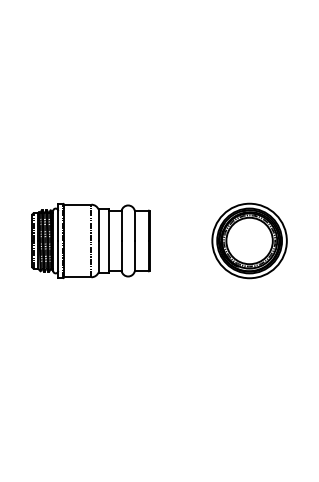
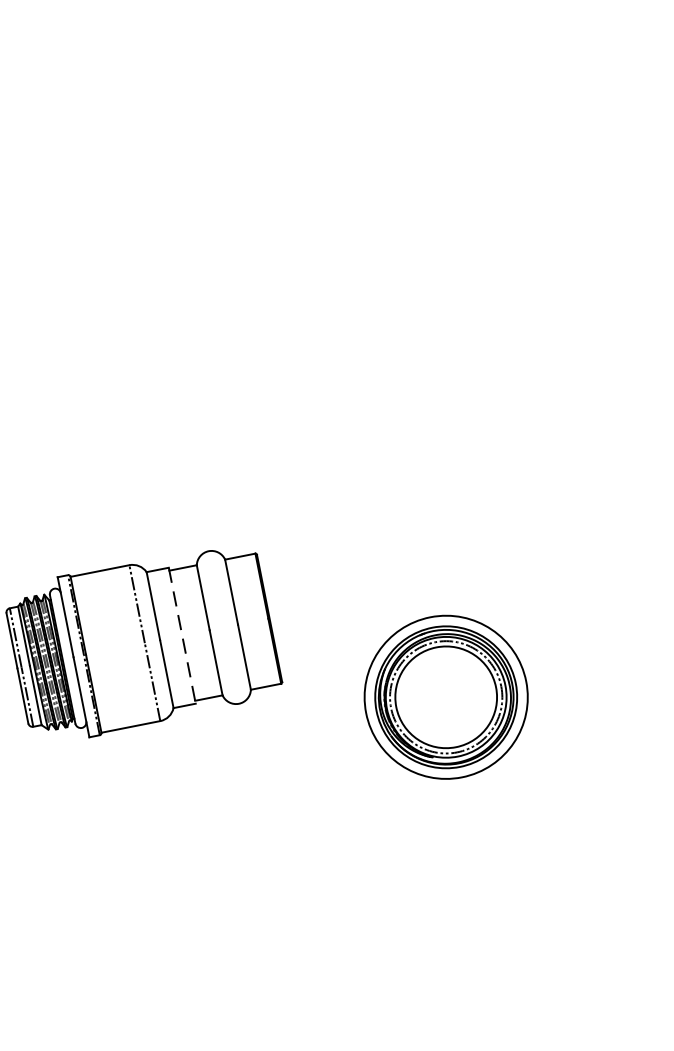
part: (249, 240) -> (445, 696), moved
line: (108, 241) -> (181, 636), solid -> dashed

